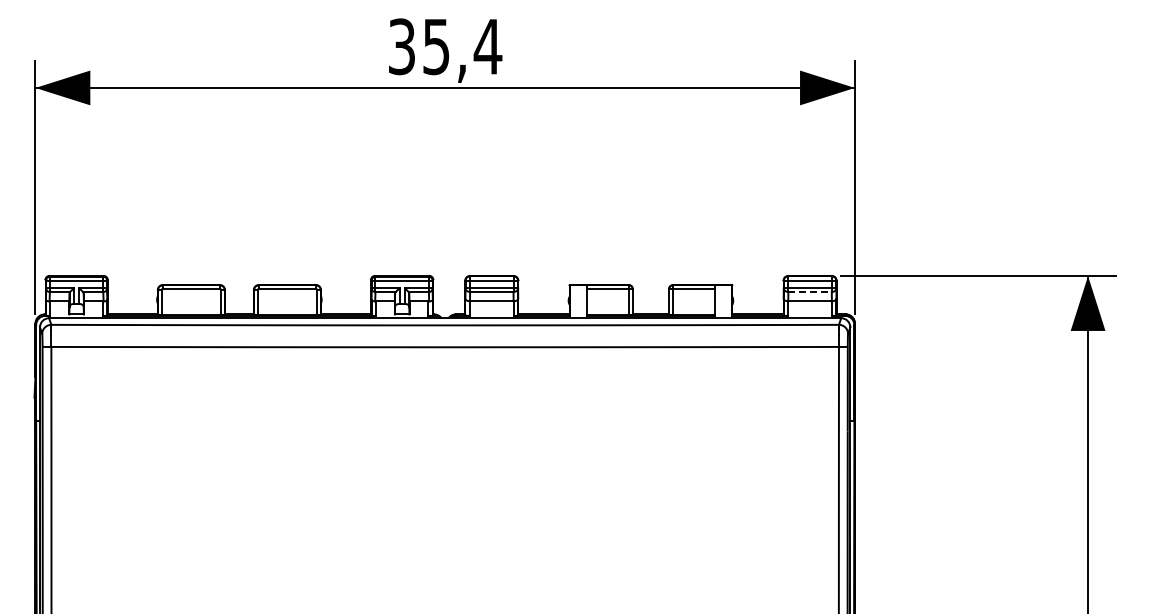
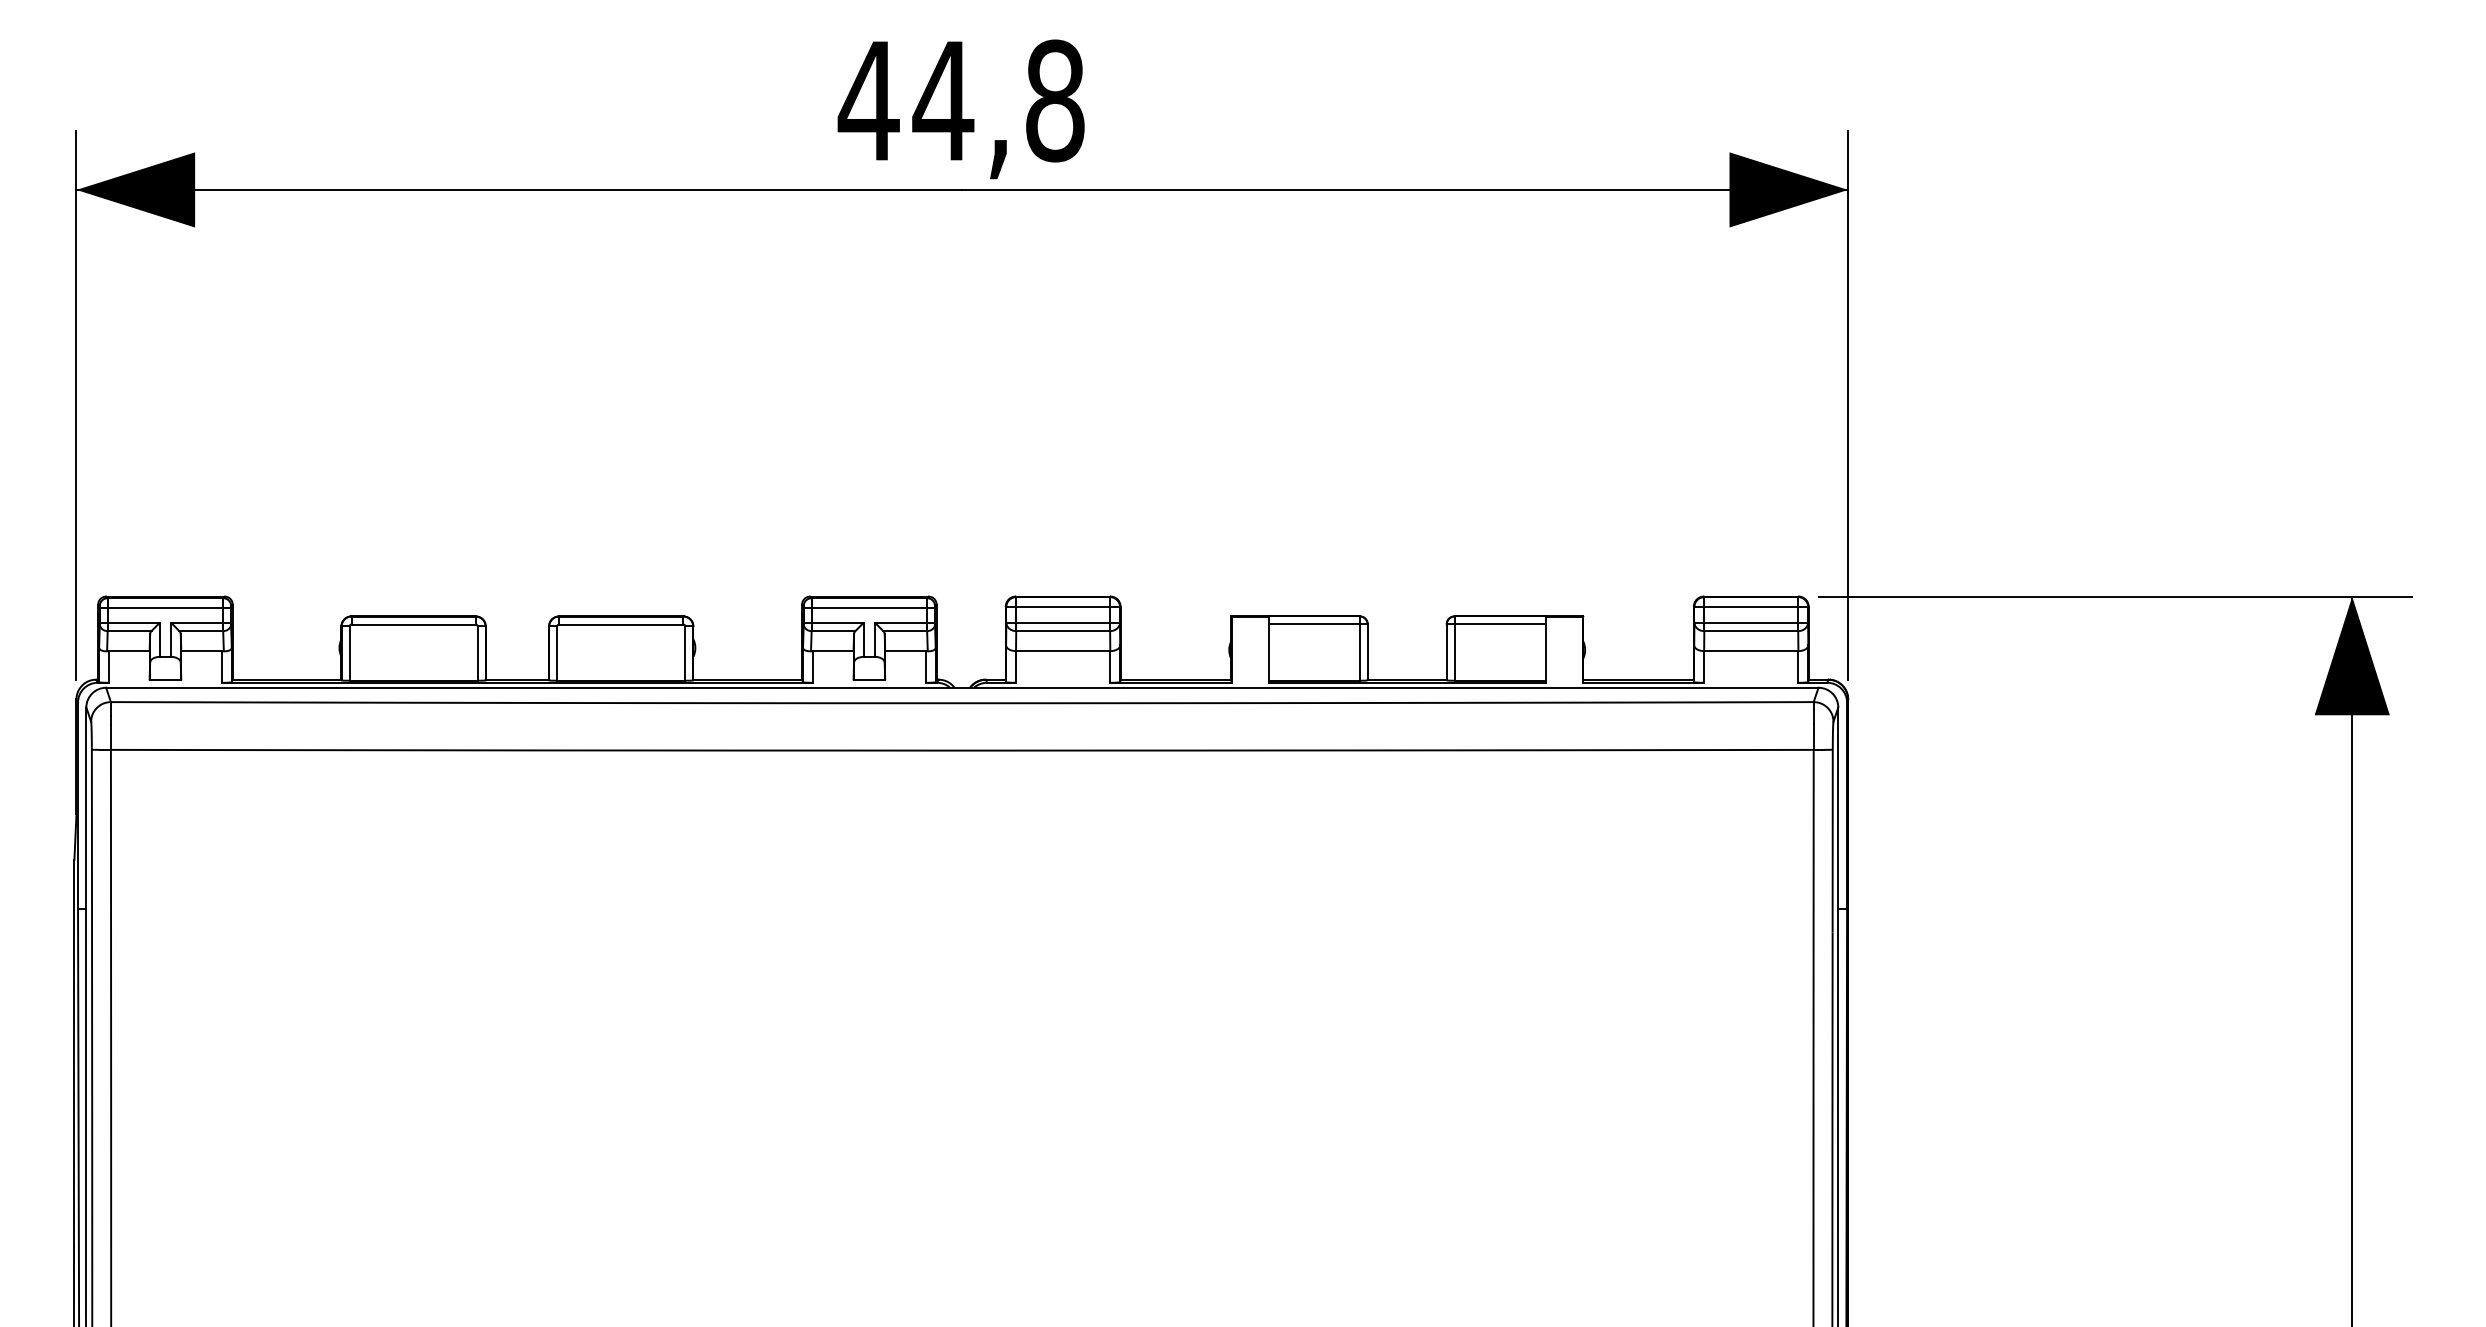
text: (444, 46) -> (960, 100), 35,4 -> 44,8
line: (810, 292) -> (1752, 632), dashed -> solid

